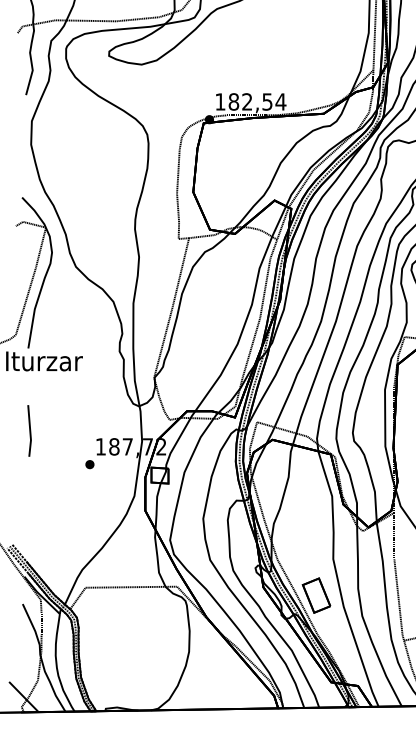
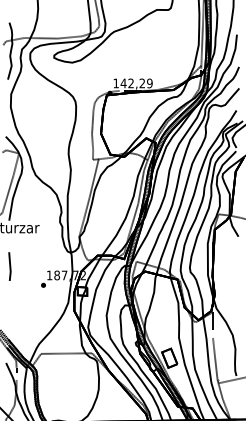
text: (256, 102) -> (136, 83), 182,54 -> 142,29

